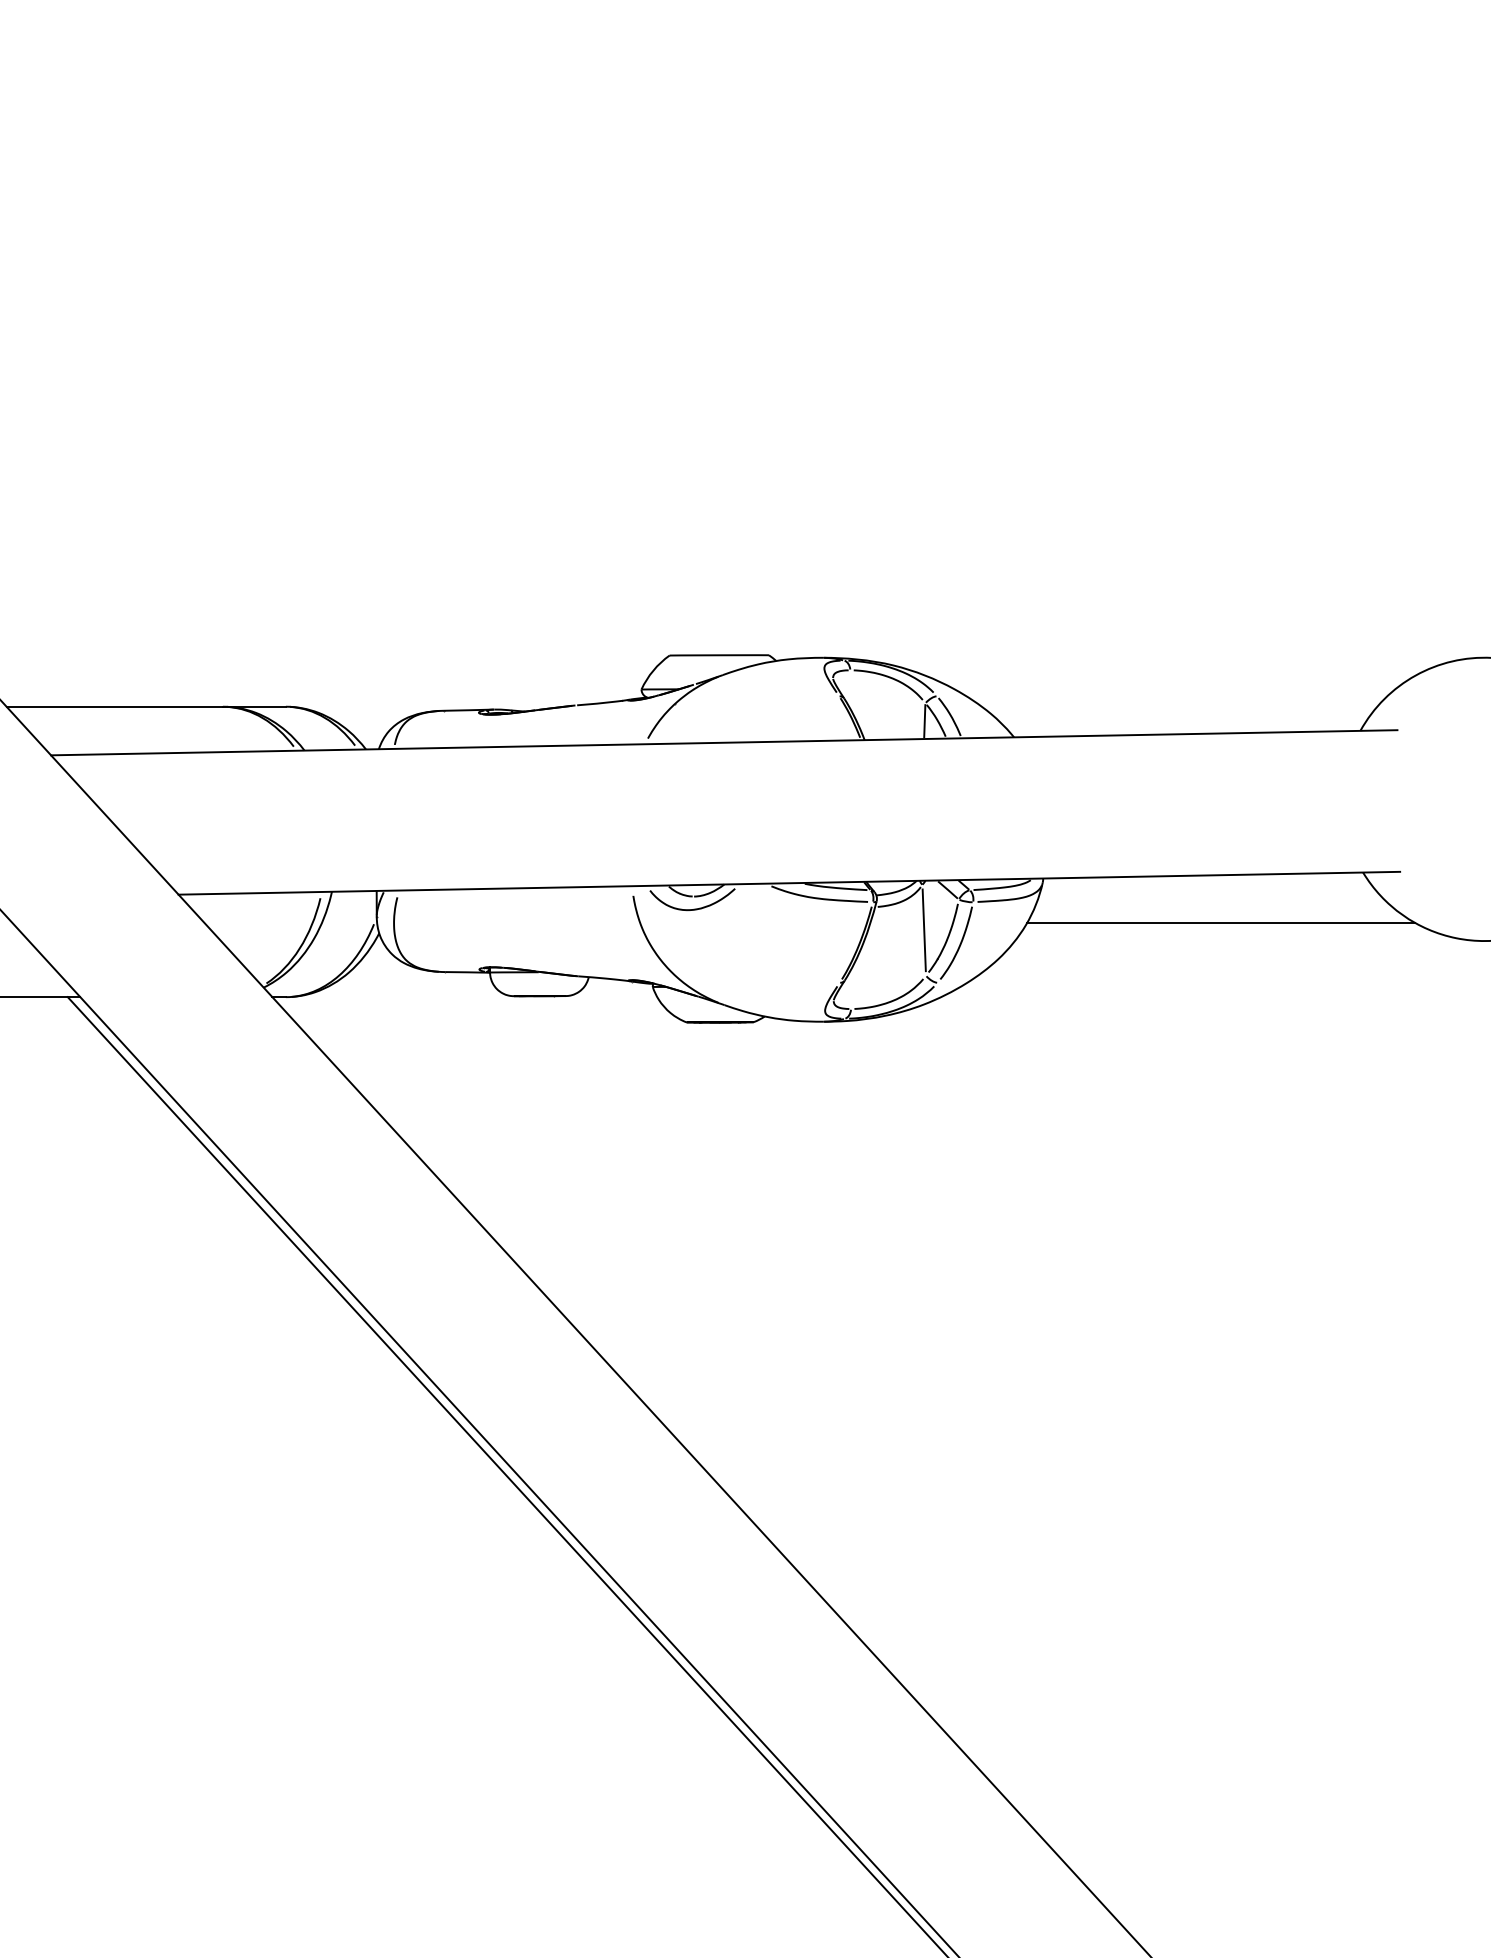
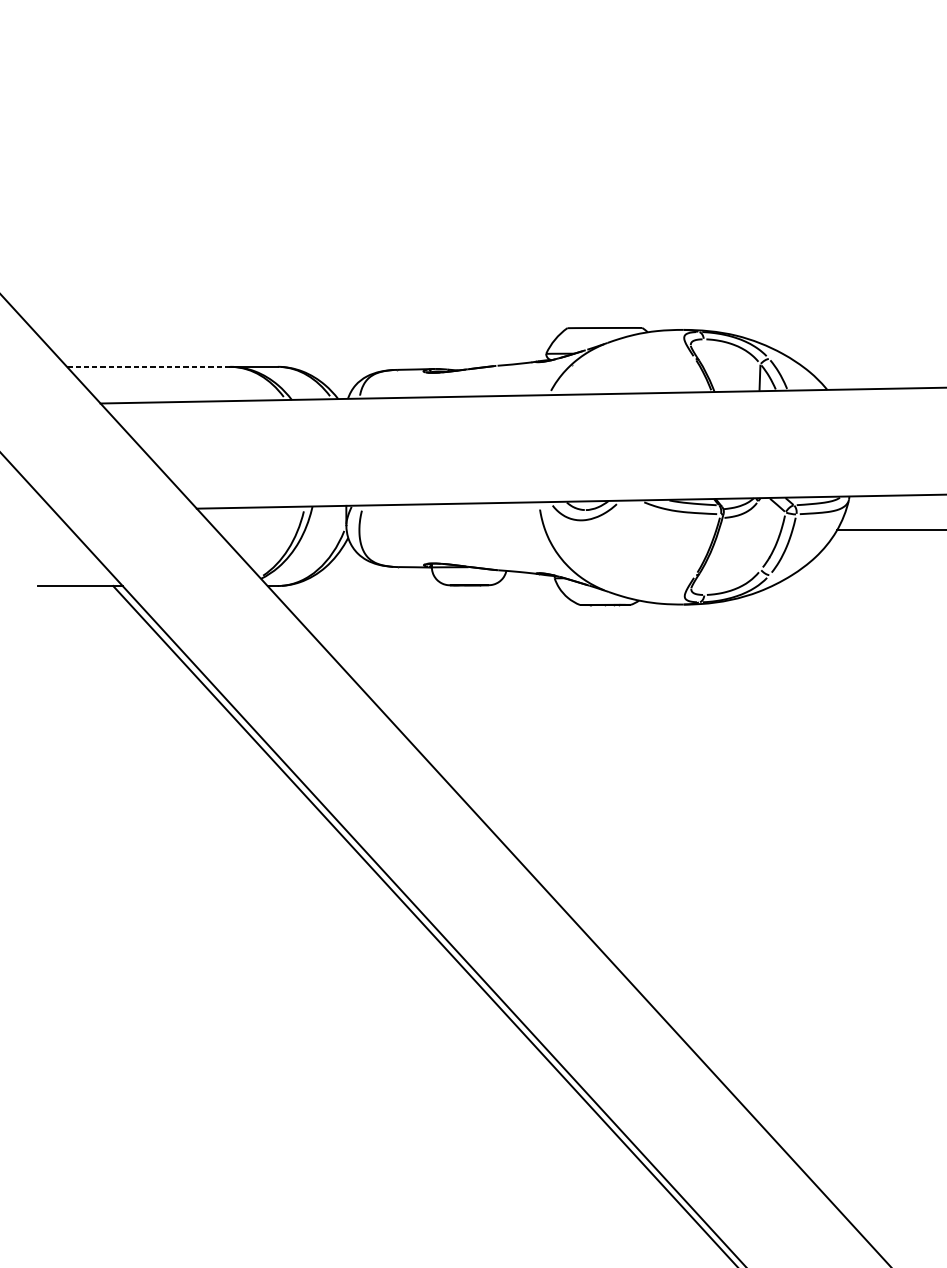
line: (114, 706) -> (148, 366), solid -> dashed
line: (923, 930) -> (759, 535), removed

